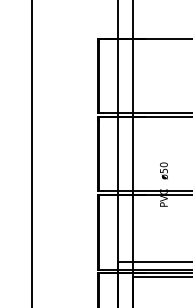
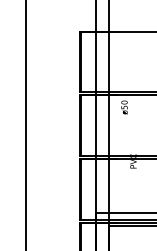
text: (163, 170) -> (124, 107), moved

